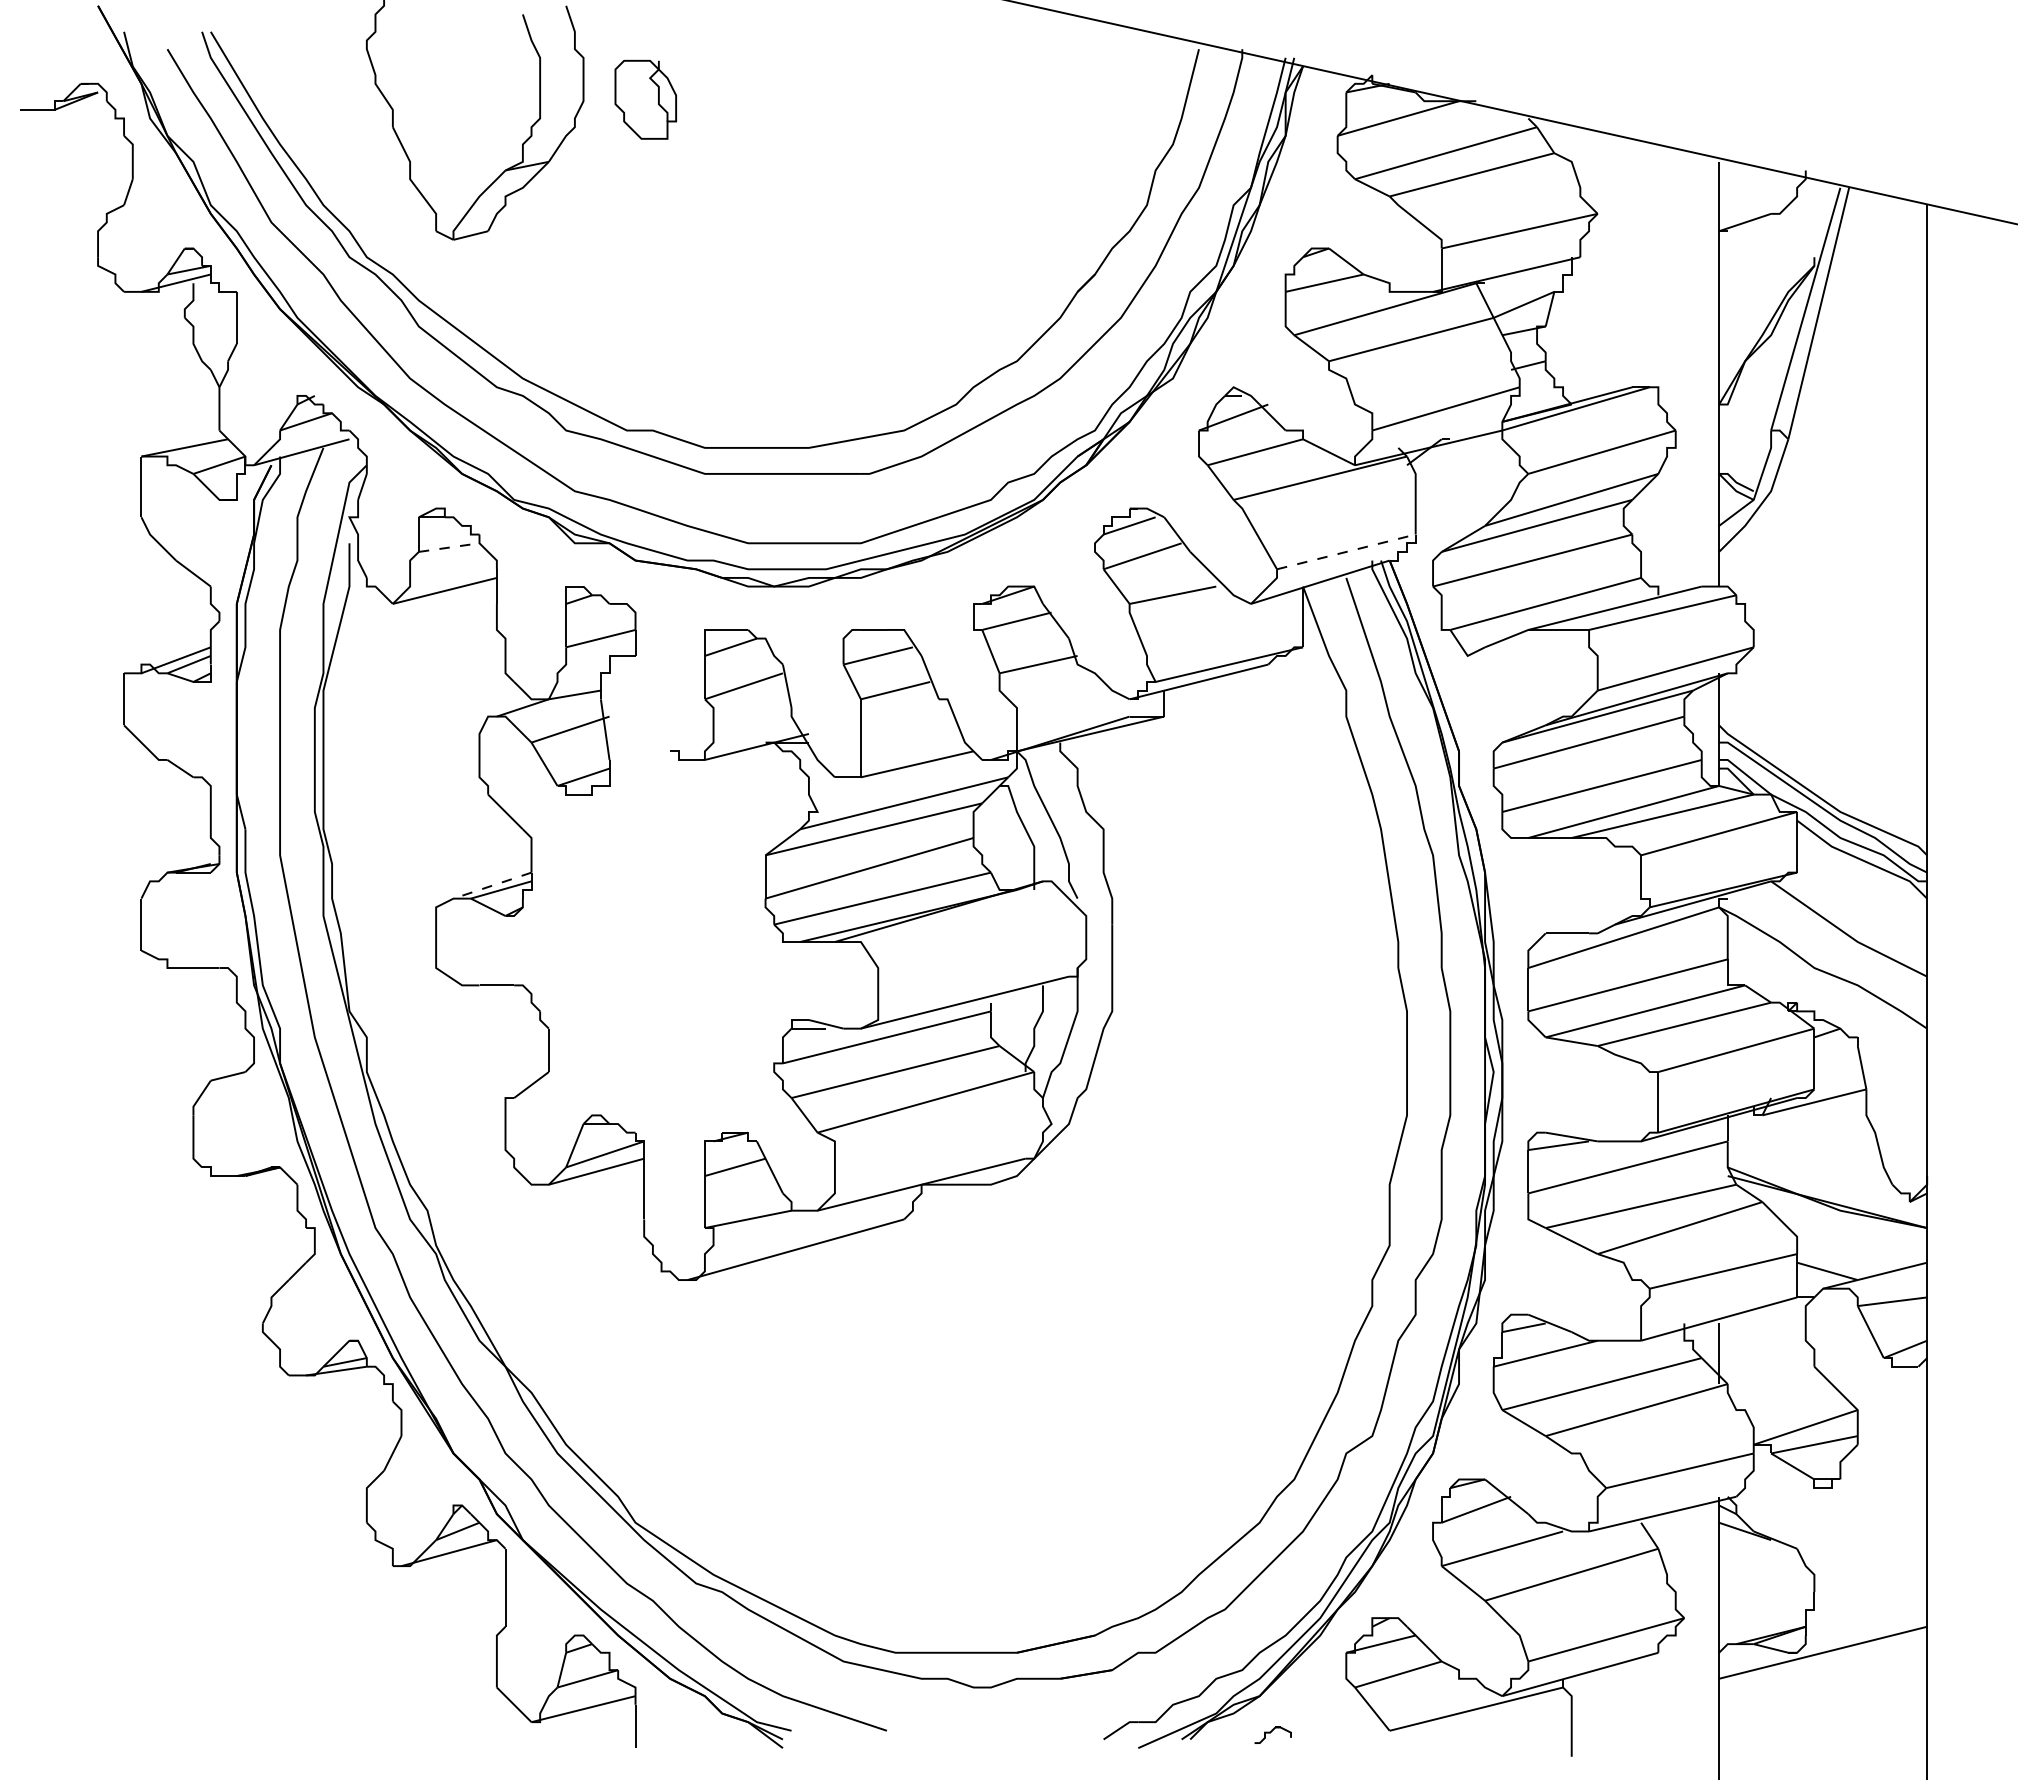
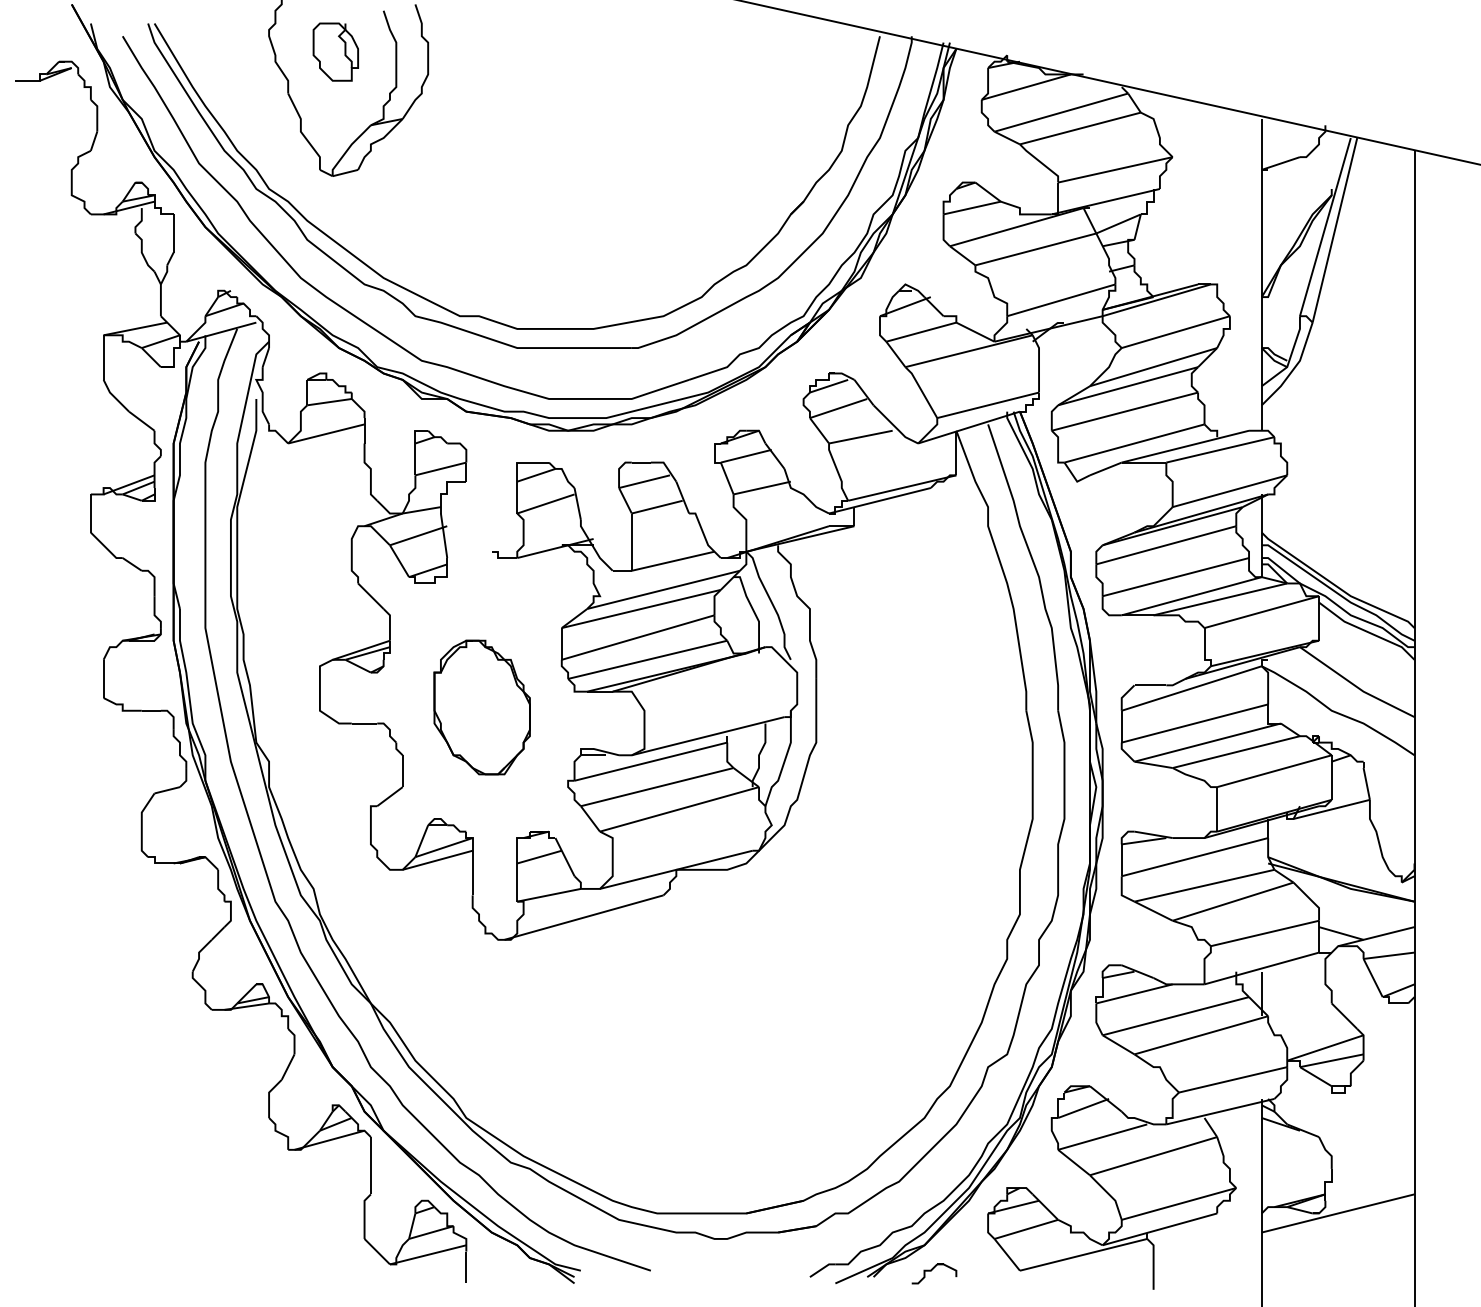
part: (645, 99) -> (335, 51), moved
line: (449, 547) -> (329, 402), dashed -> solid
line: (1346, 551) -> (988, 405), dashed -> solid
line: (492, 885) -> (361, 650), dashed -> solid
part: (657, 963) -> (482, 707), added
part: (1272, 1735) -> (933, 1274), size x1.67

